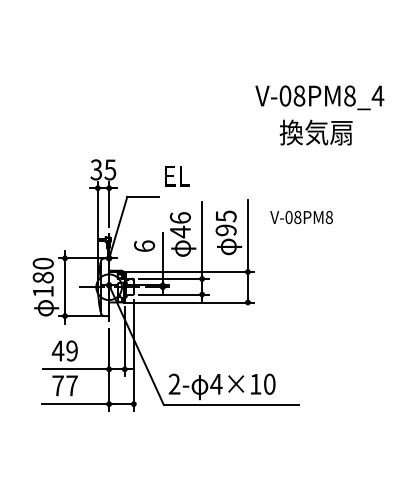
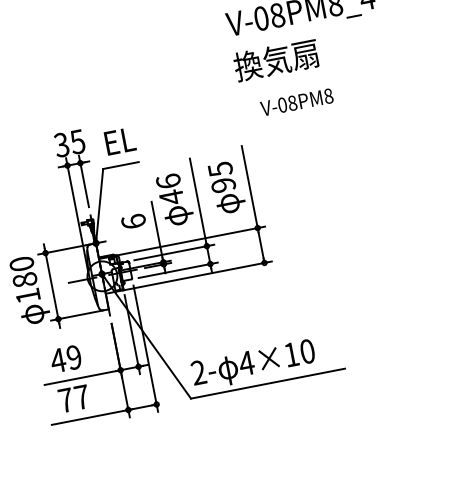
text: (315, 132) -> (275, 60), moved
text: (177, 176) -> (120, 141), moved
text: (301, 217) -> (296, 102), moved

